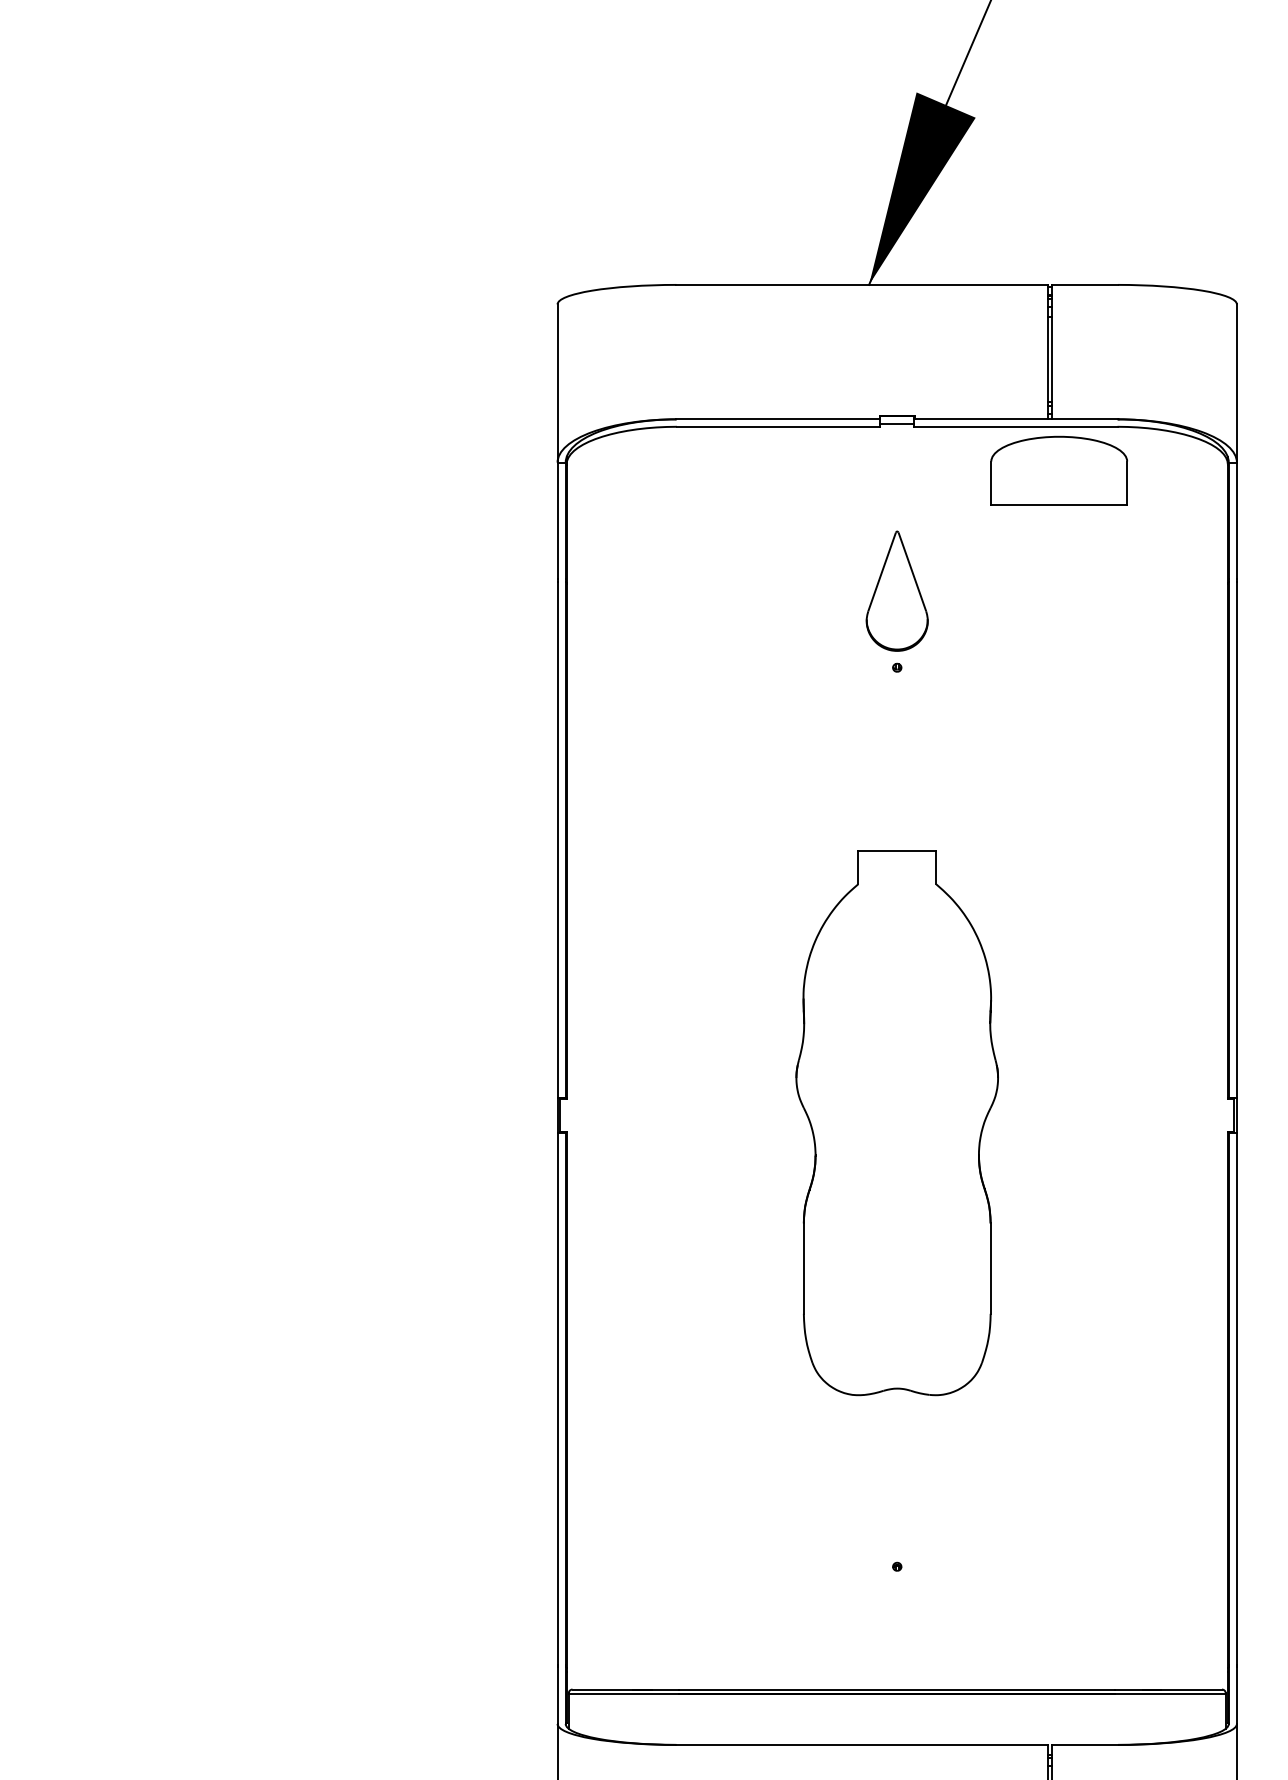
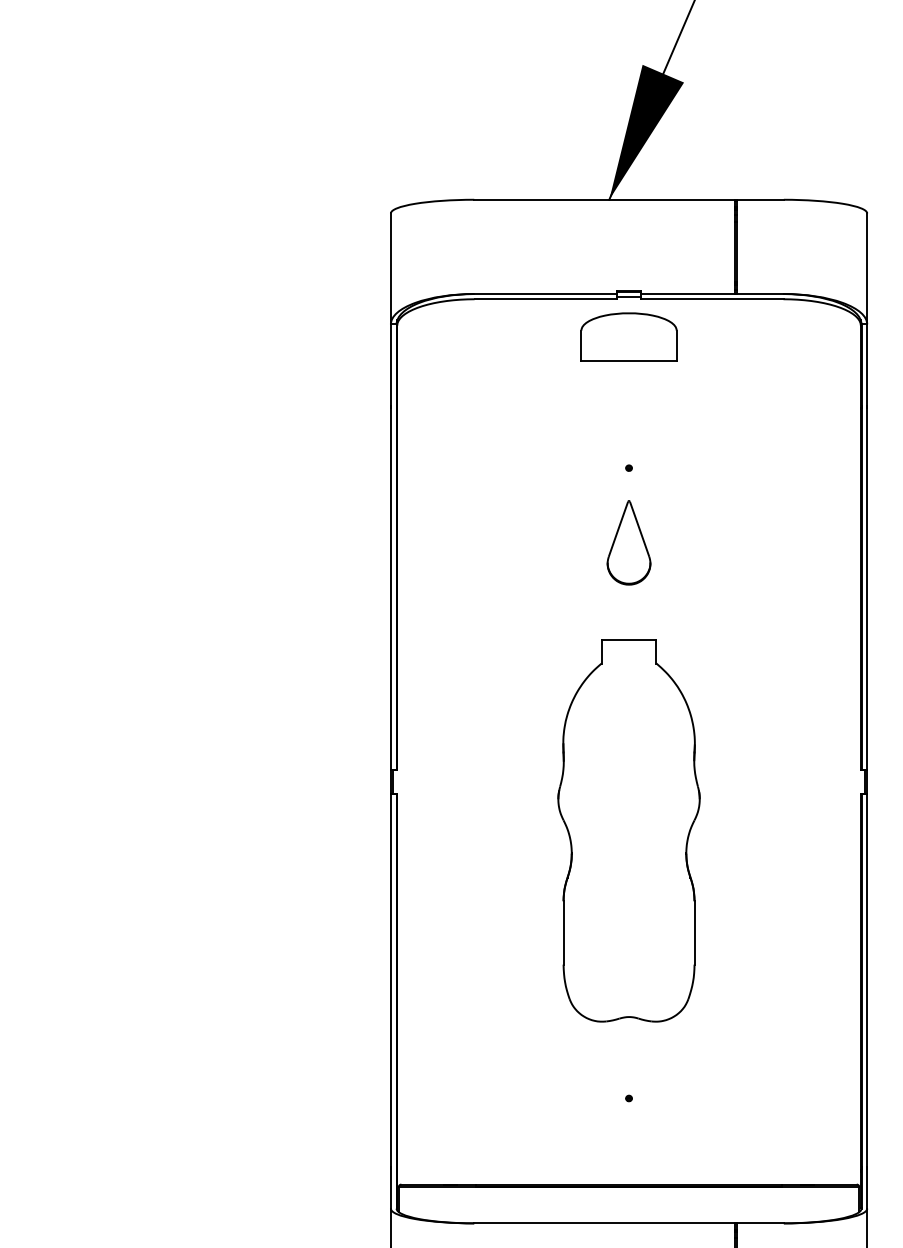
part: (1058, 470) -> (628, 336), moved
part: (896, 590) -> (628, 542), moved
part: (896, 1123) -> (628, 831), moved

